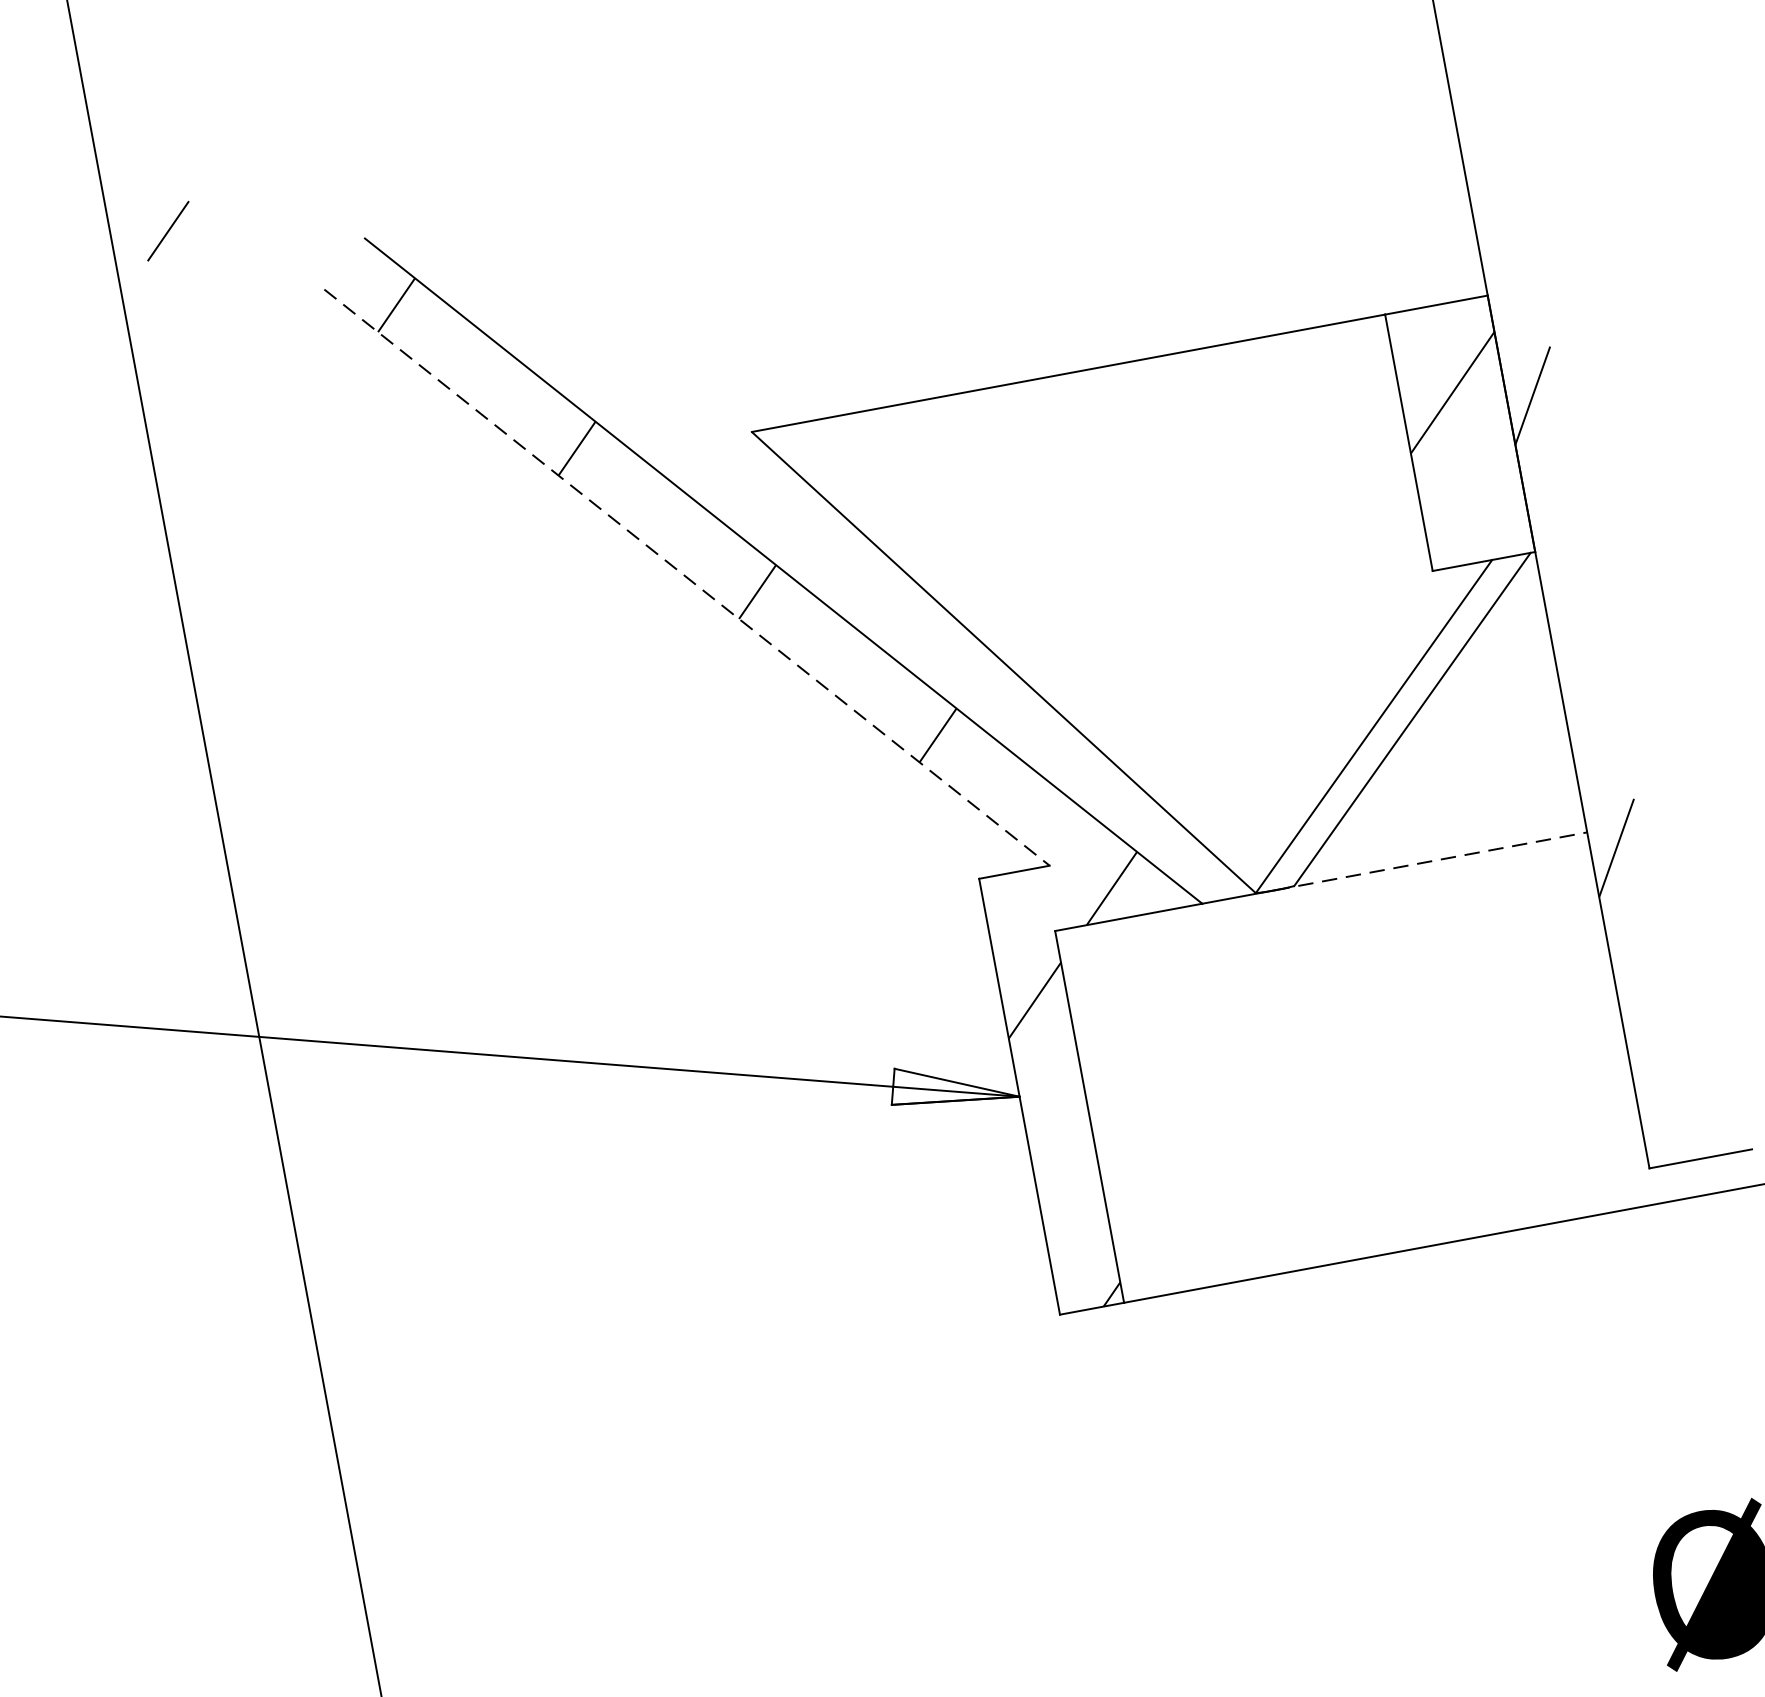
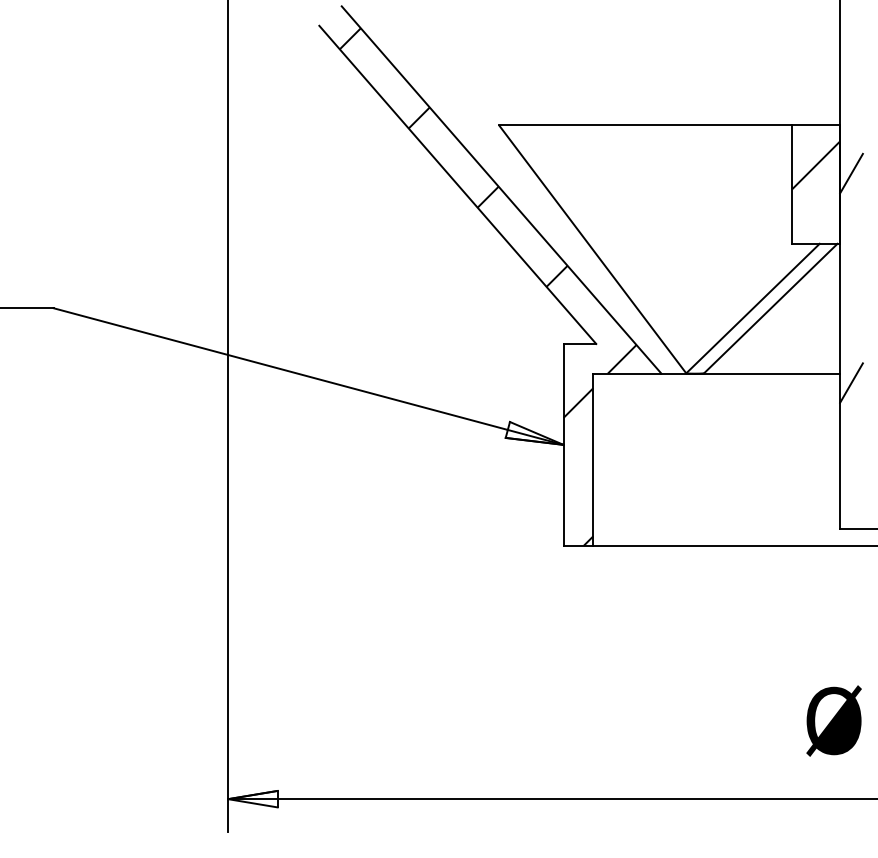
line: (686, 576) -> (457, 184), dashed -> solid
line: (1431, 860) -> (767, 373), dashed -> solid

